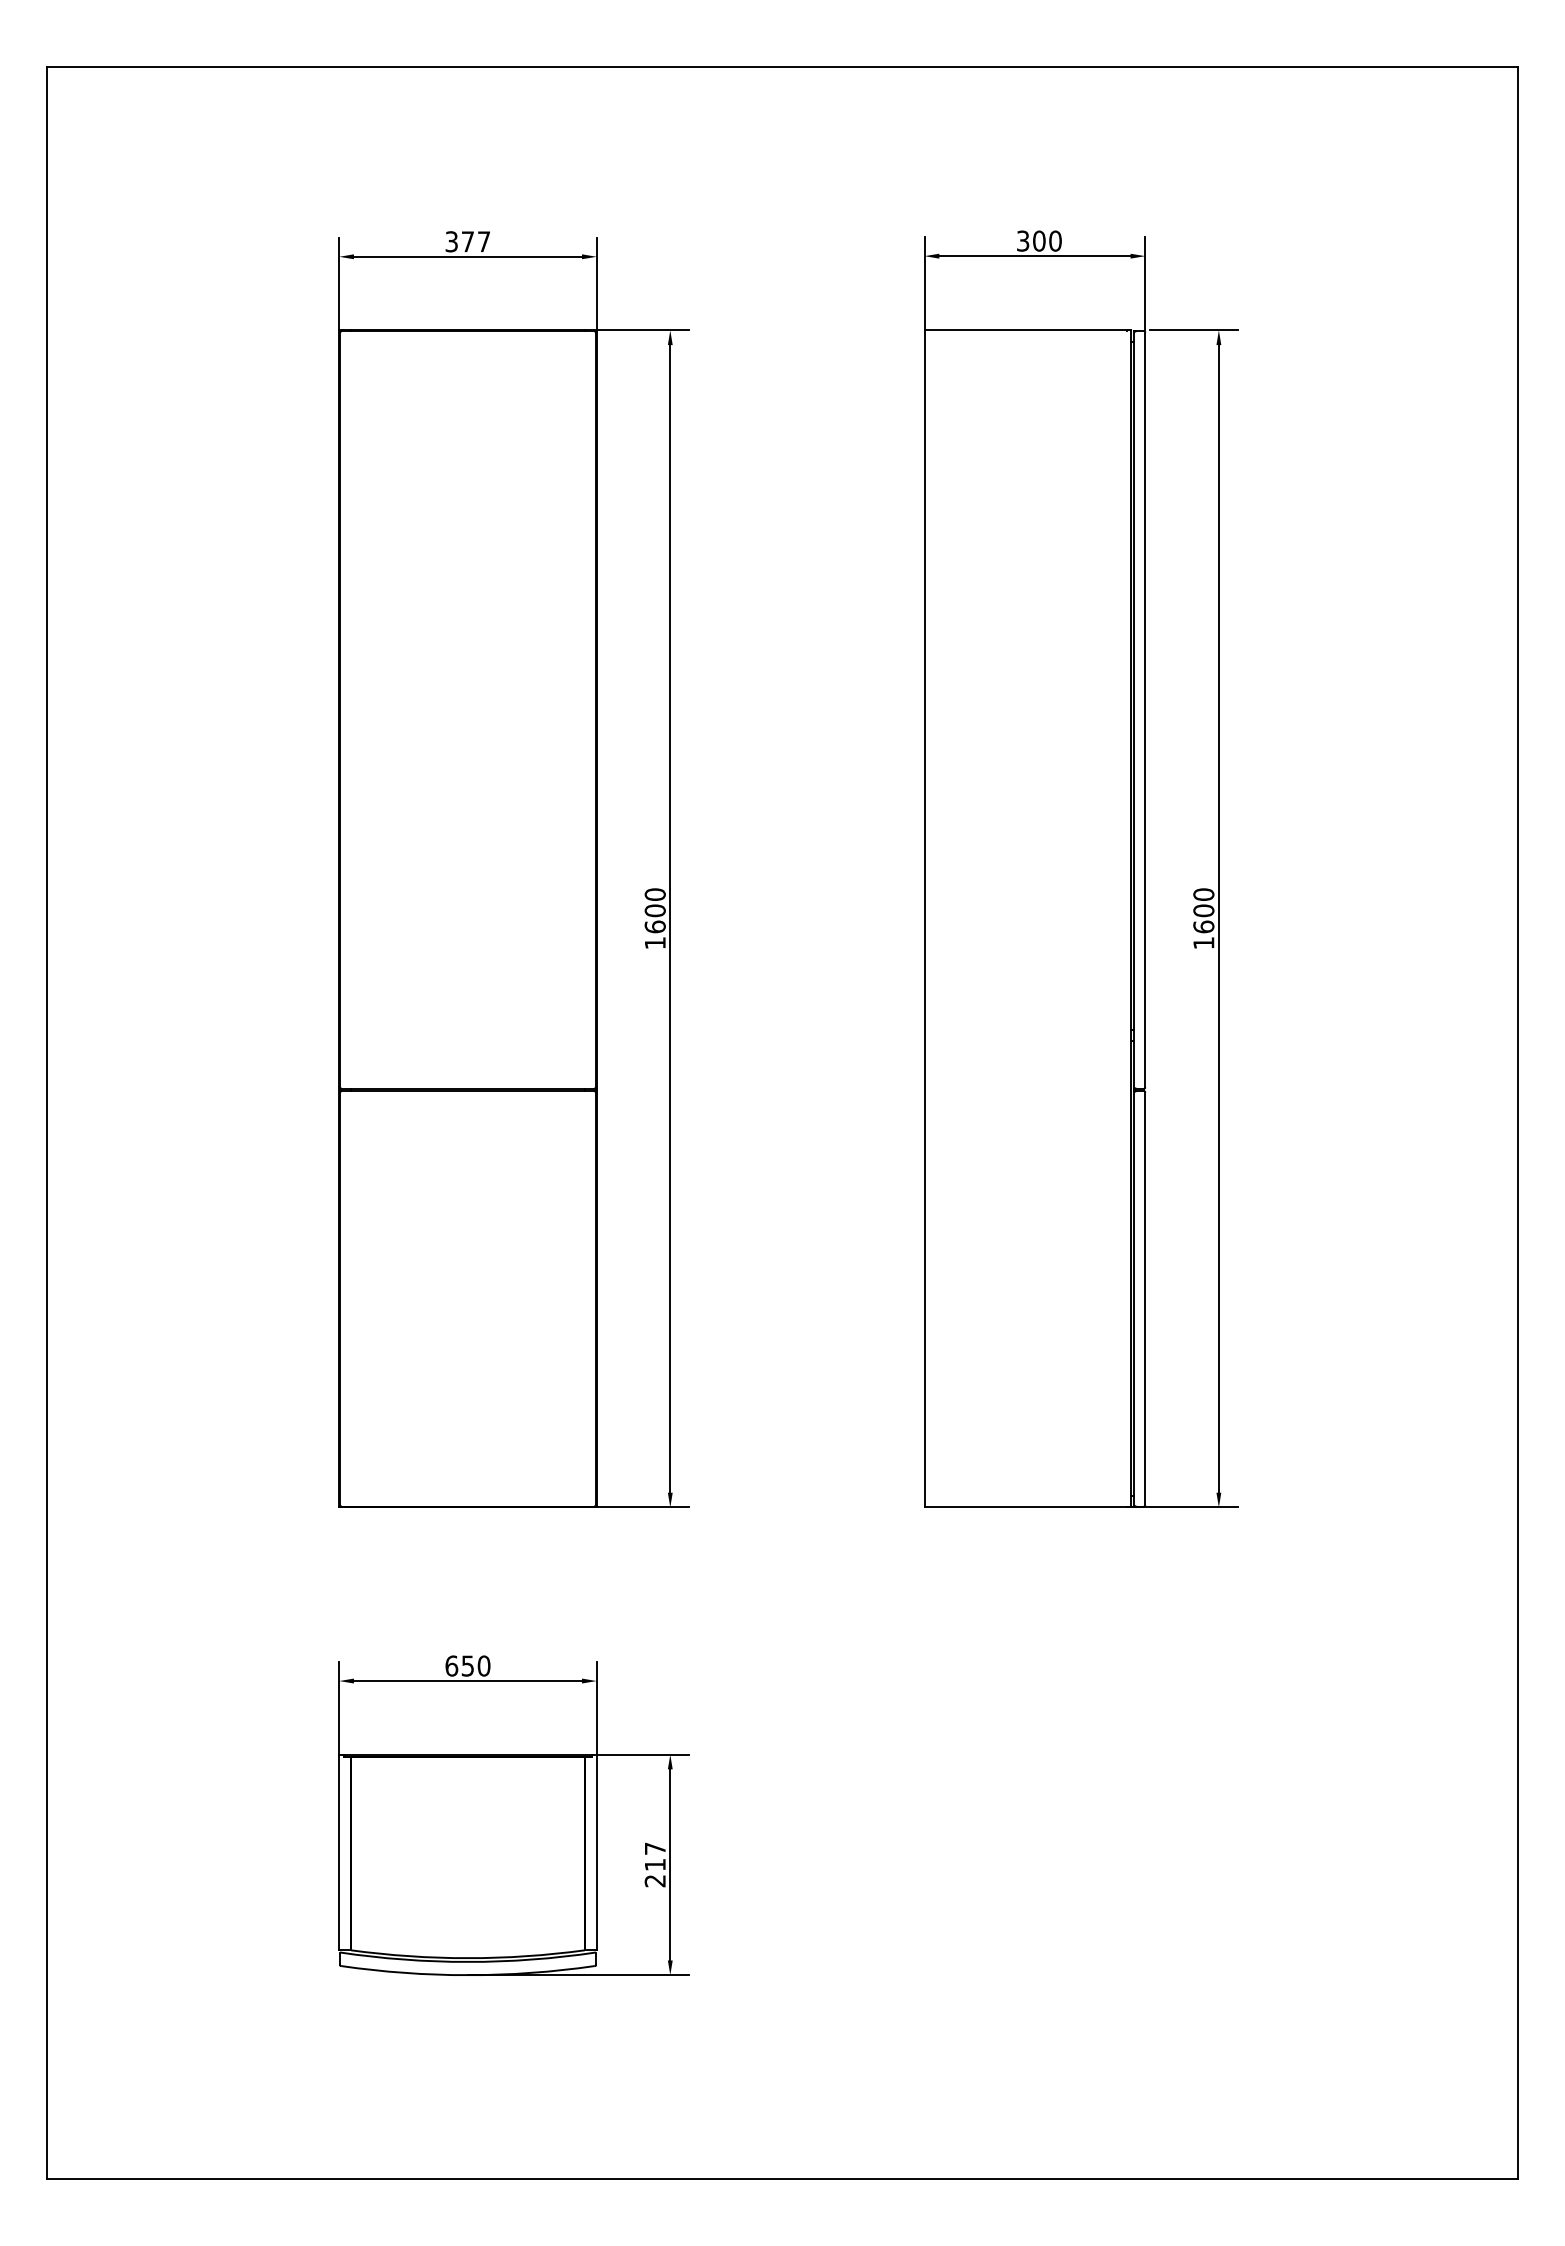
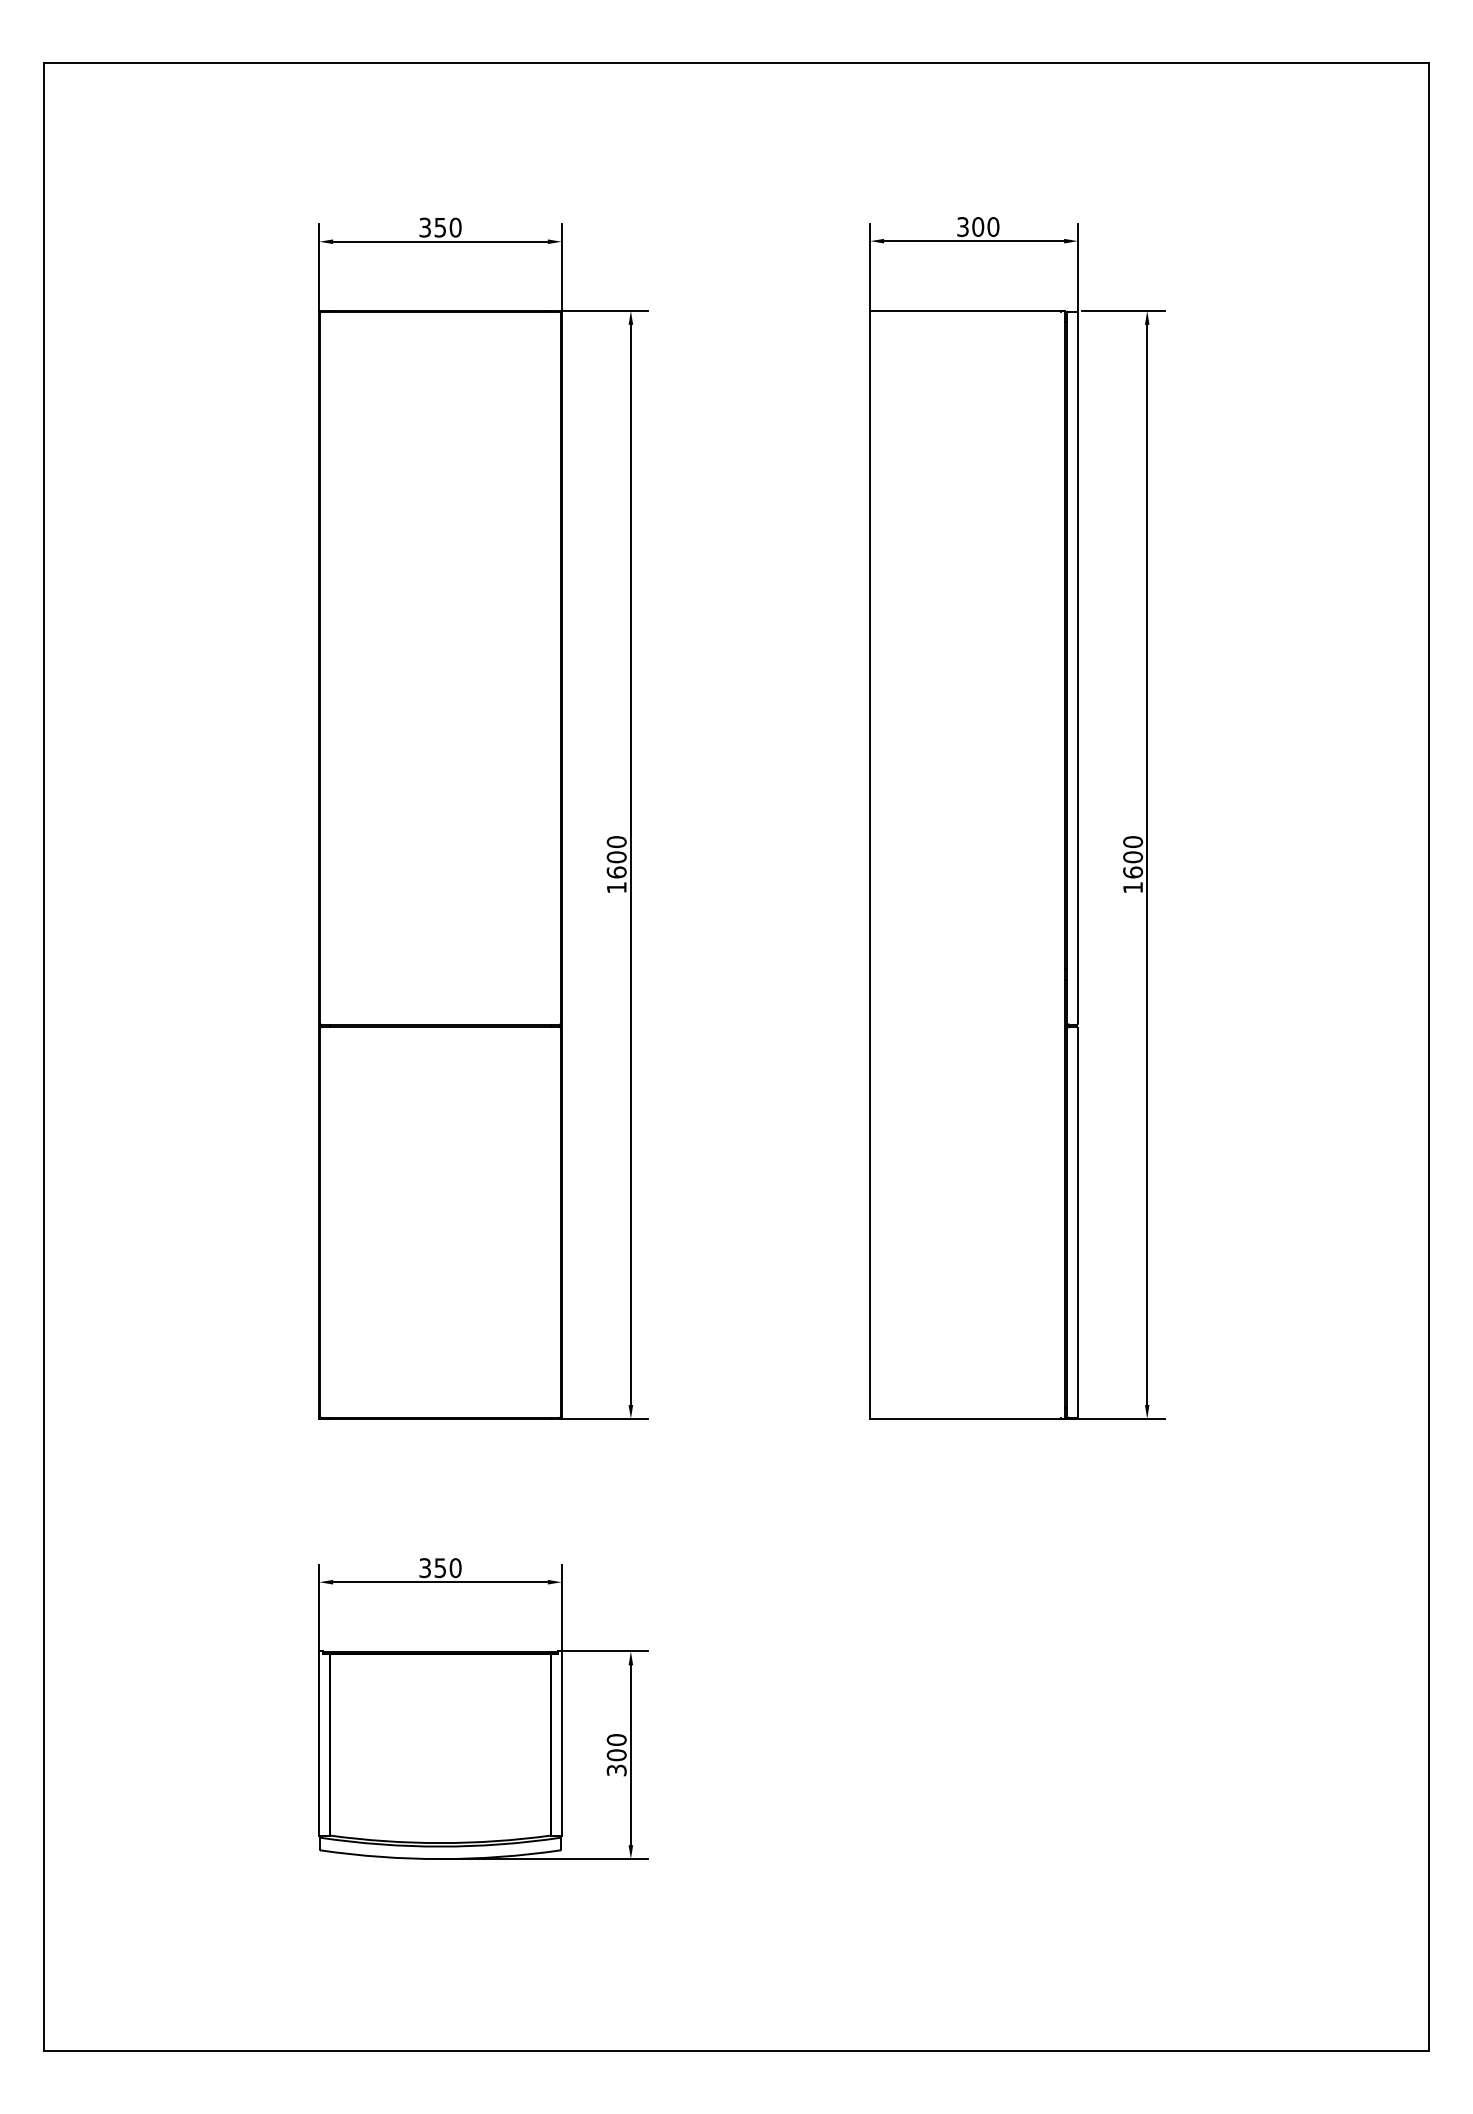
text: (475, 241) -> (447, 227), 377 -> 350
text: (452, 1666) -> (425, 1568), 650 -> 350
text: (655, 1865) -> (616, 1755), 217 -> 300

